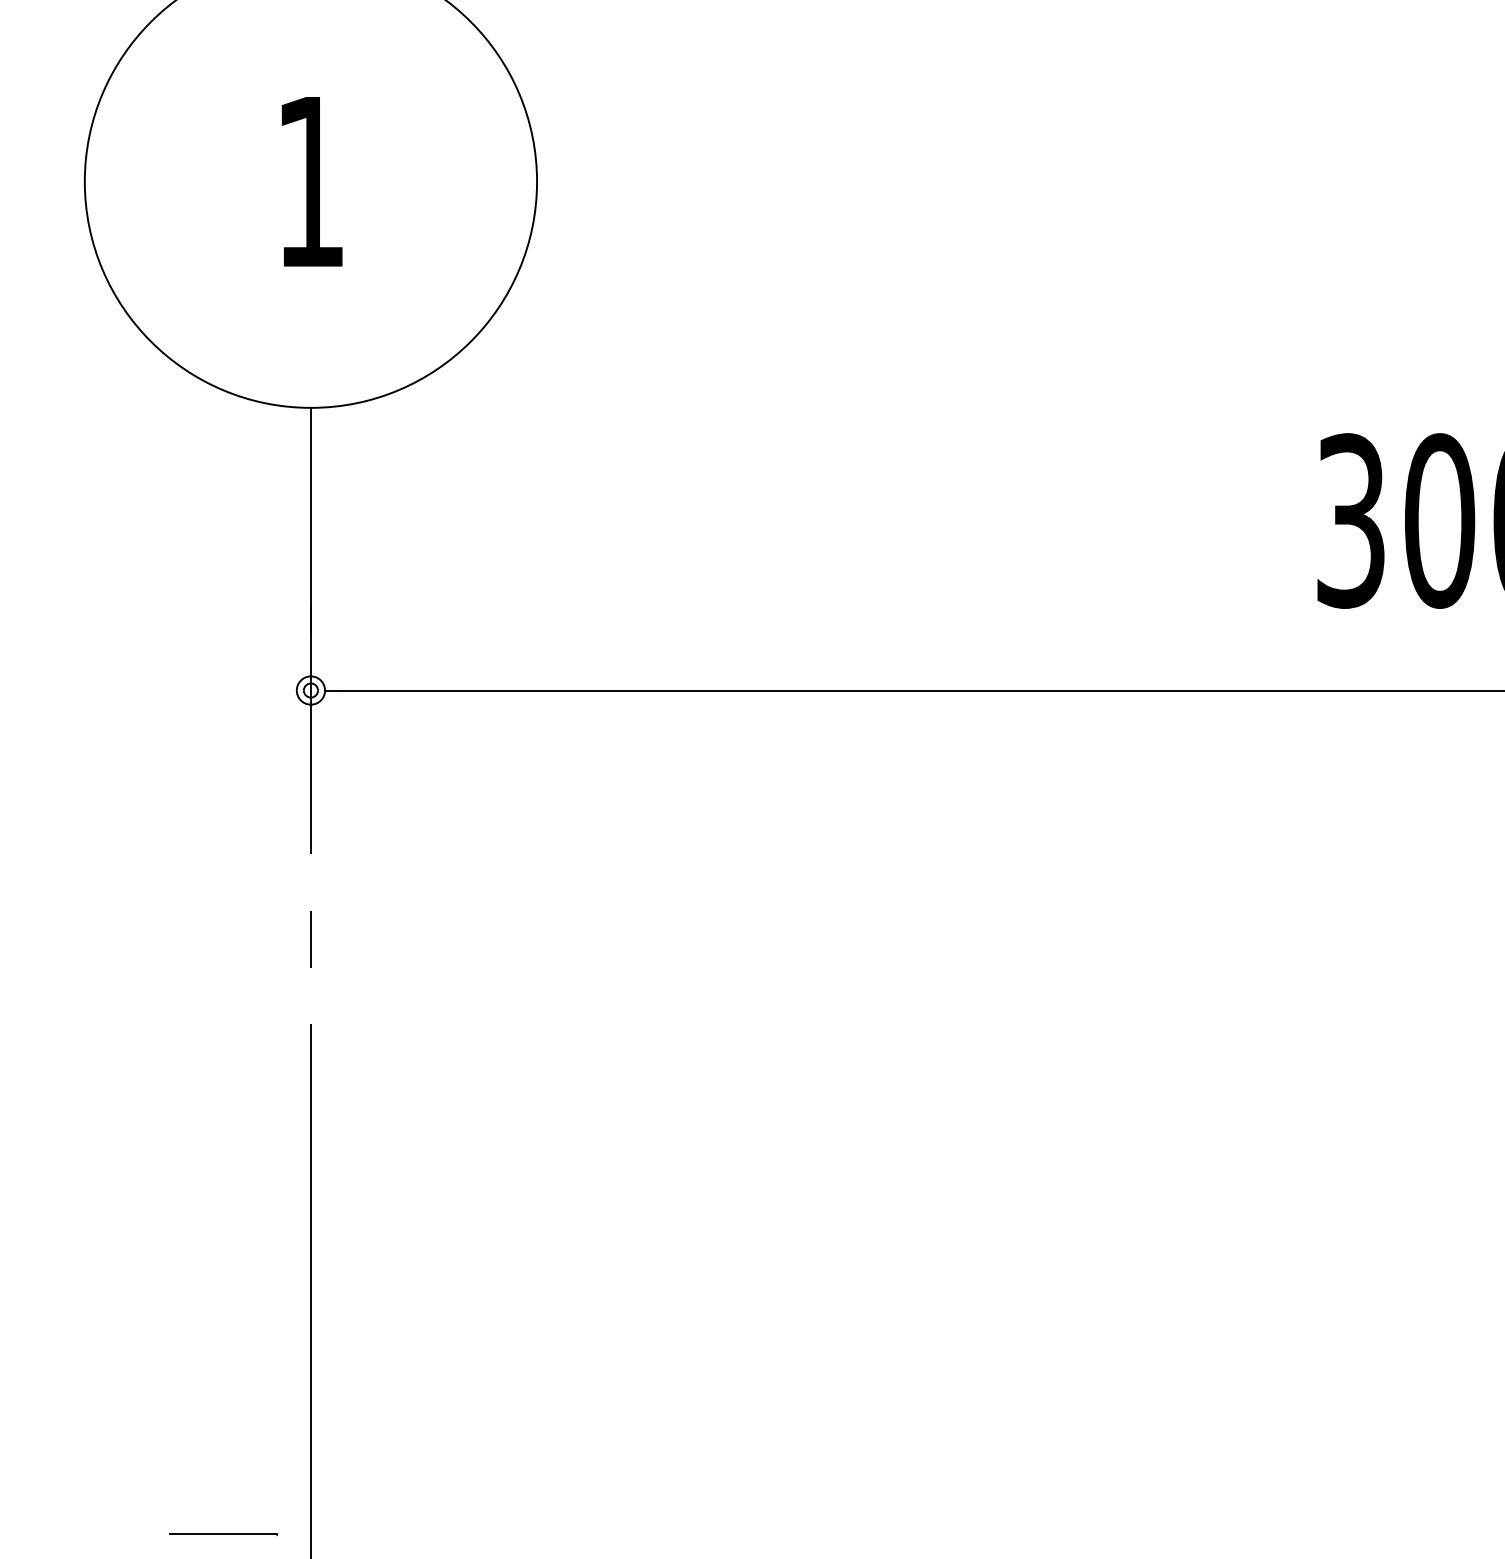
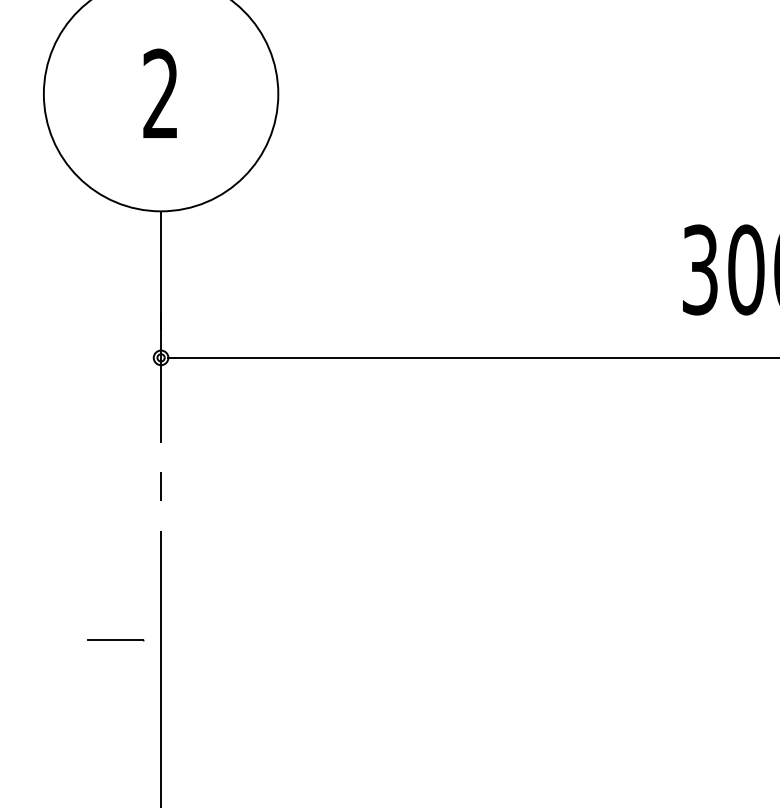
text: (309, 178) -> (160, 92), 1 -> 2
line: (223, 1534) -> (115, 640), moved

